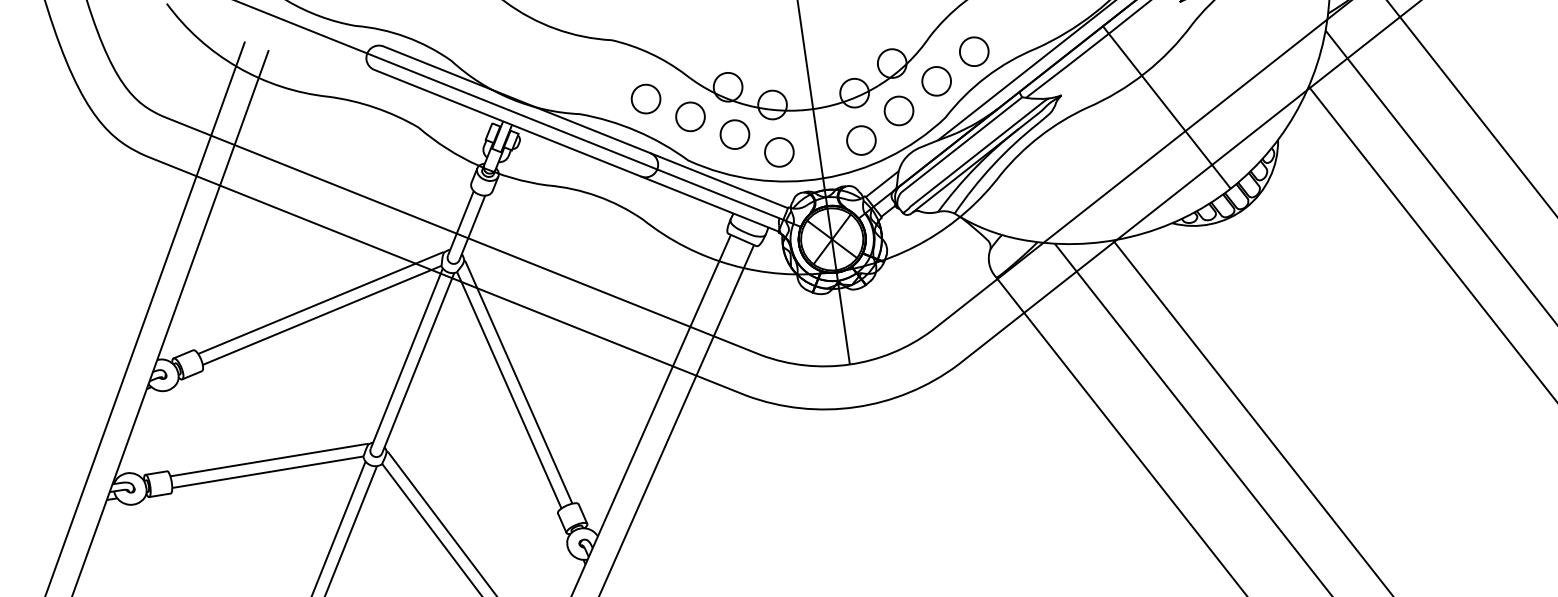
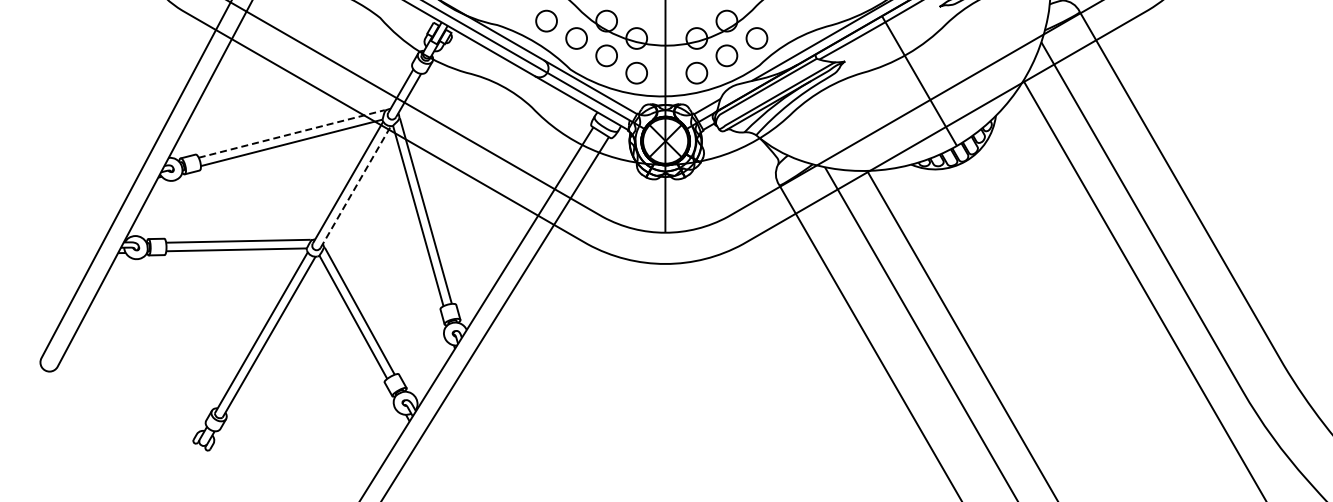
circle: (973, 51) -> (786, 20), removed
line: (325, 301) -> (295, 133), solid -> dashed
line: (419, 362) -> (356, 186), solid -> dashed

